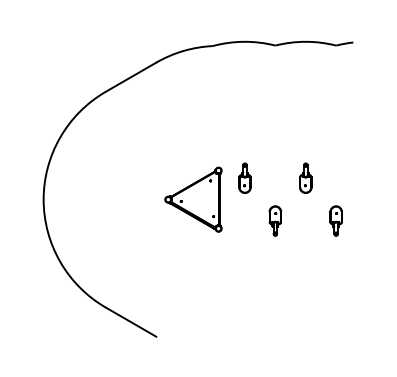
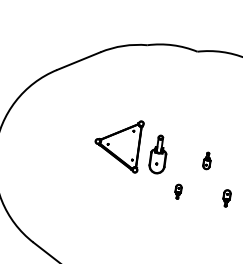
part: (244, 177) -> (158, 153), size x1.6
part: (305, 177) -> (207, 160), size x0.7
part: (193, 199) -> (118, 144), moved
part: (275, 220) -> (178, 191), size x0.6
part: (335, 220) -> (226, 197), size x0.7

